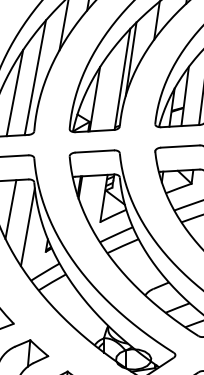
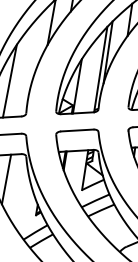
line: (34, 77) -> (26, 68), removed
line: (27, 227) -> (20, 194), removed

